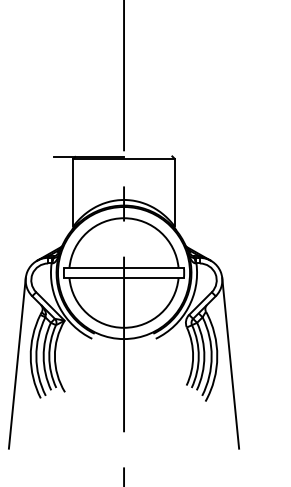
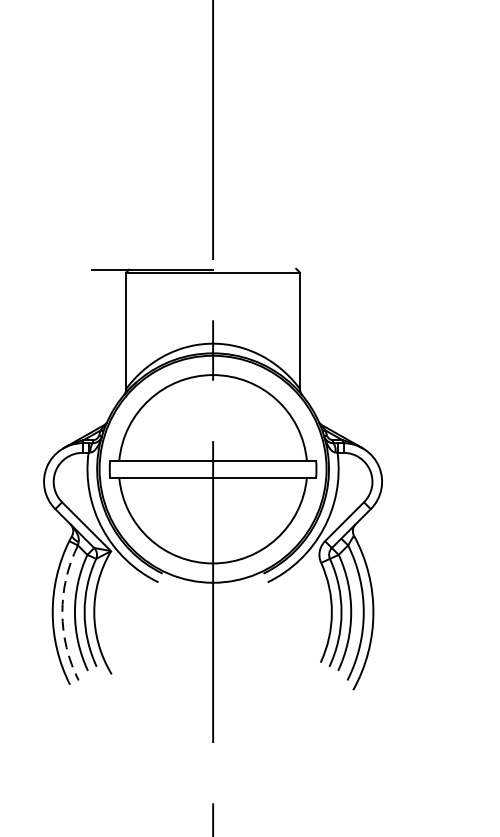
arc: (36, 356) -> (62, 612), solid -> dashed
line: (16, 363) -> (28, 624), removed
line: (230, 363) -> (396, 624), removed

